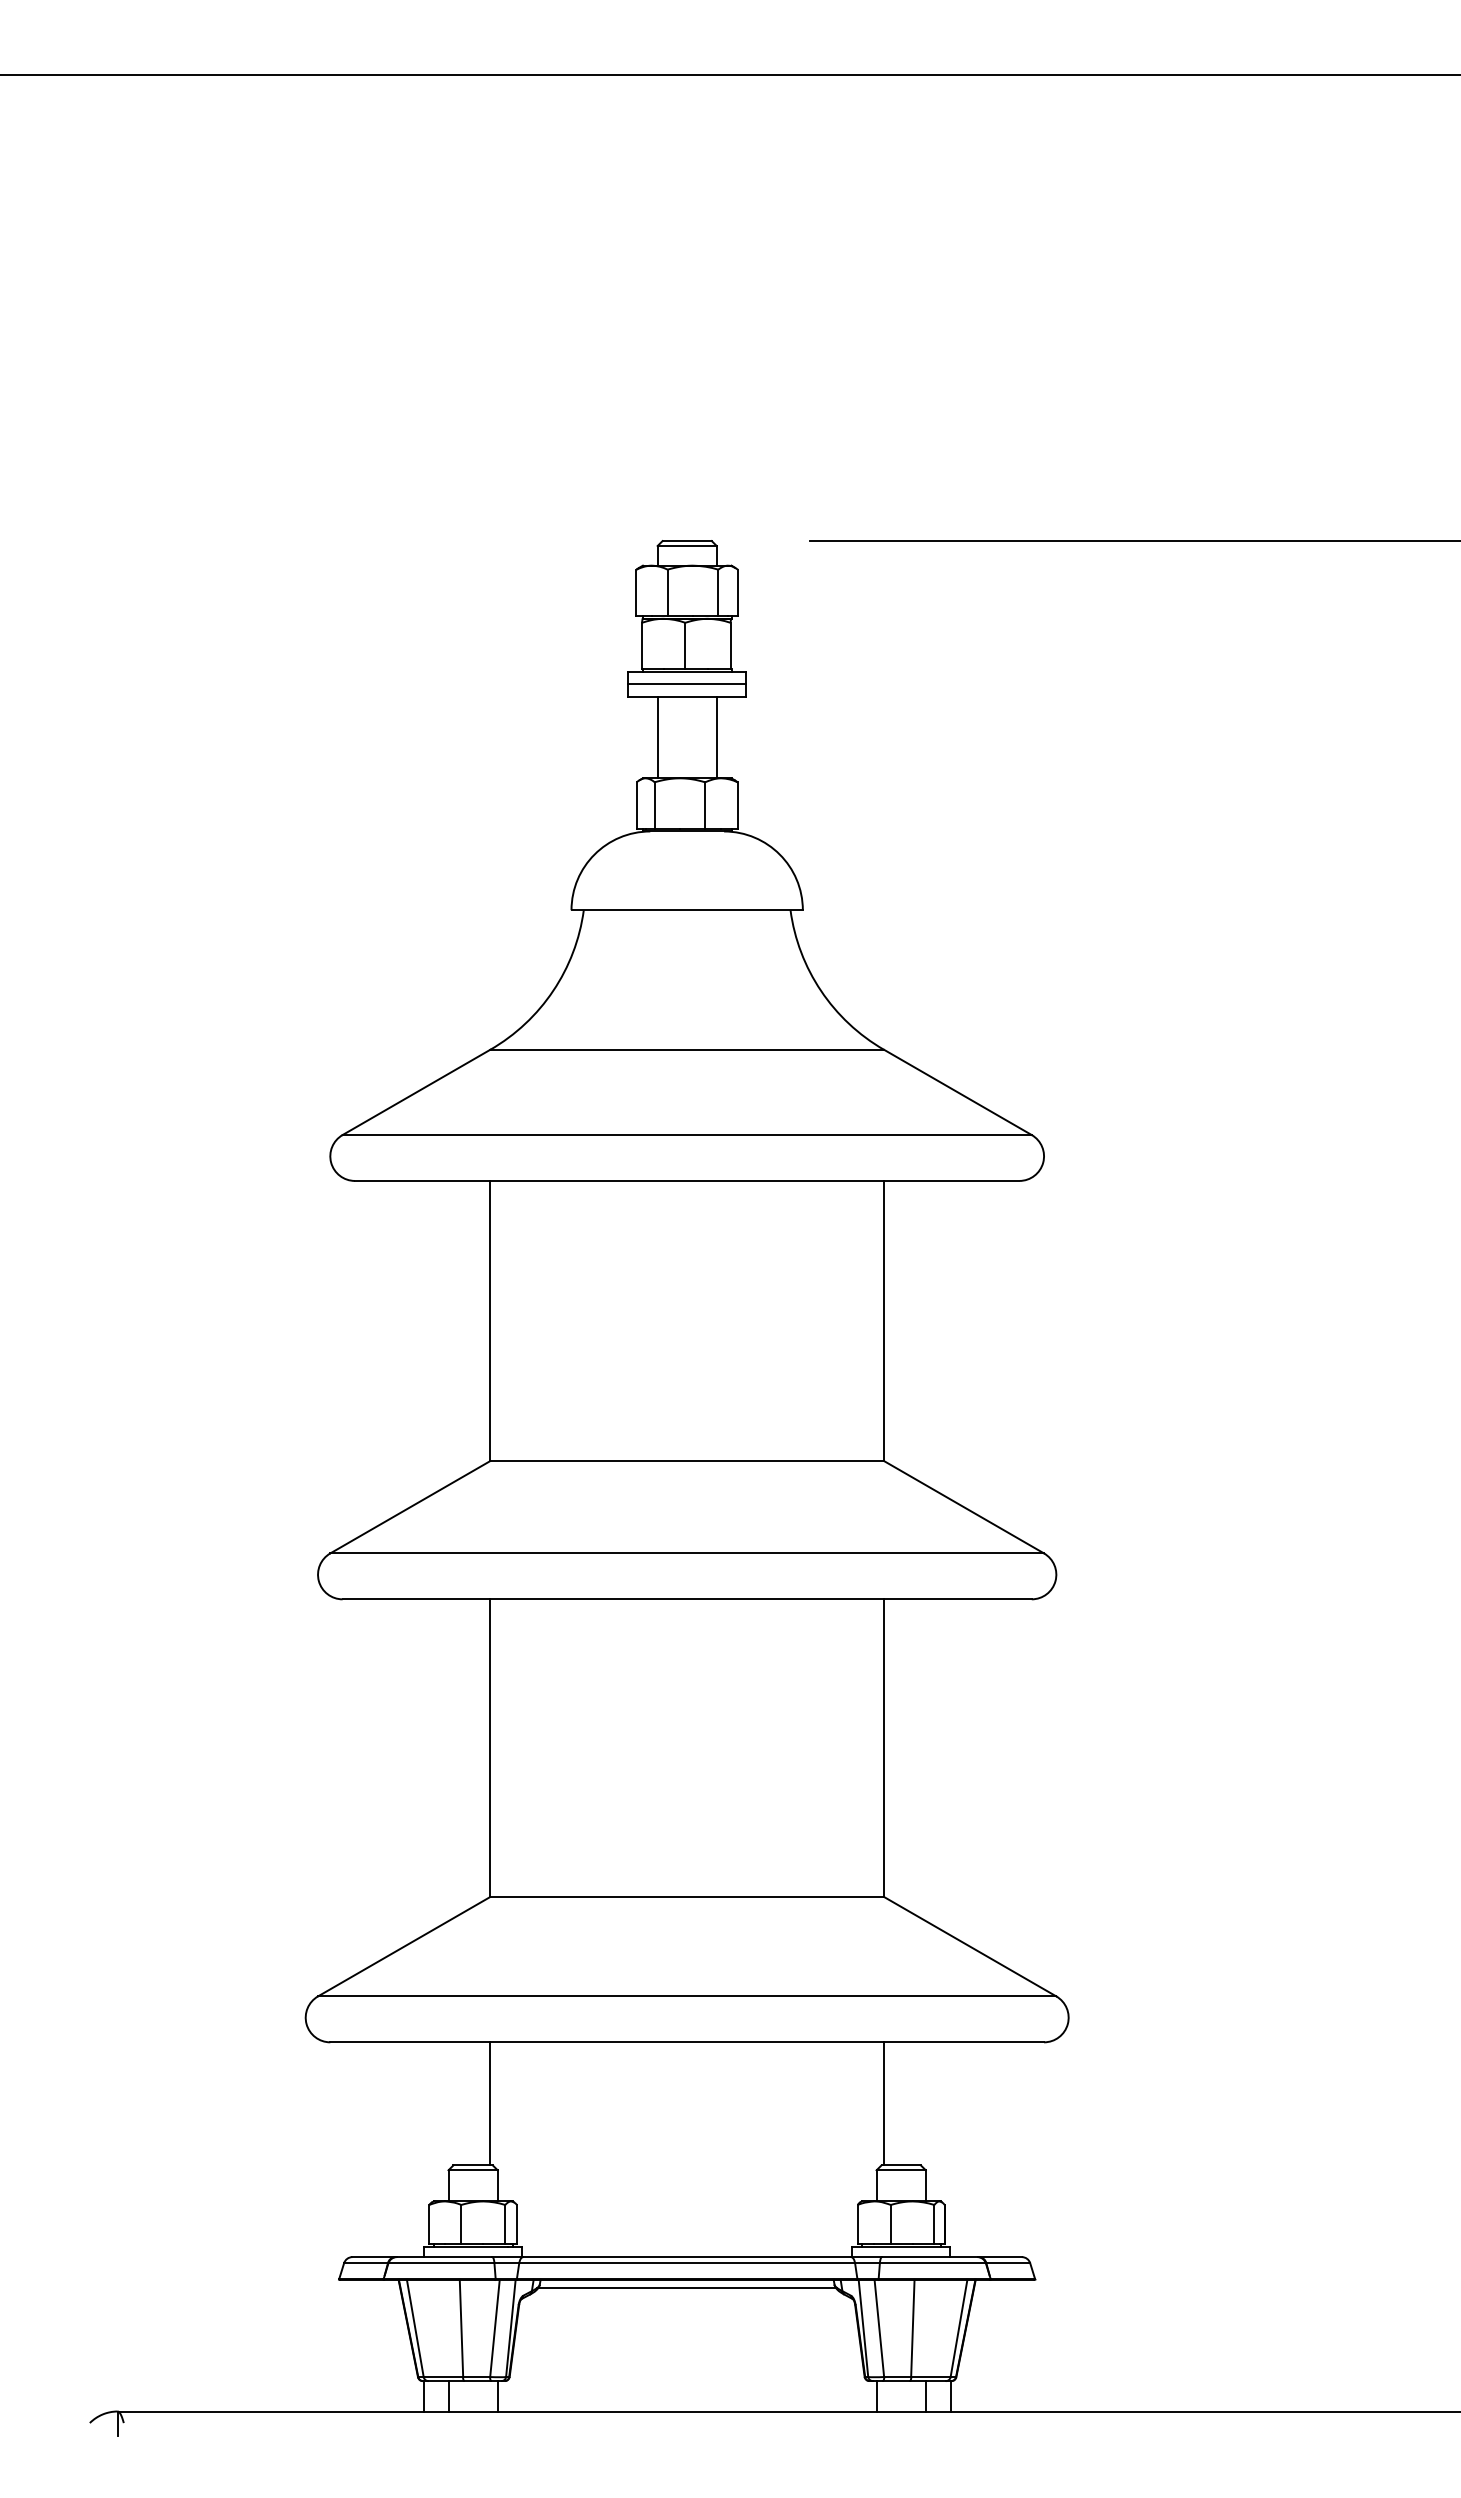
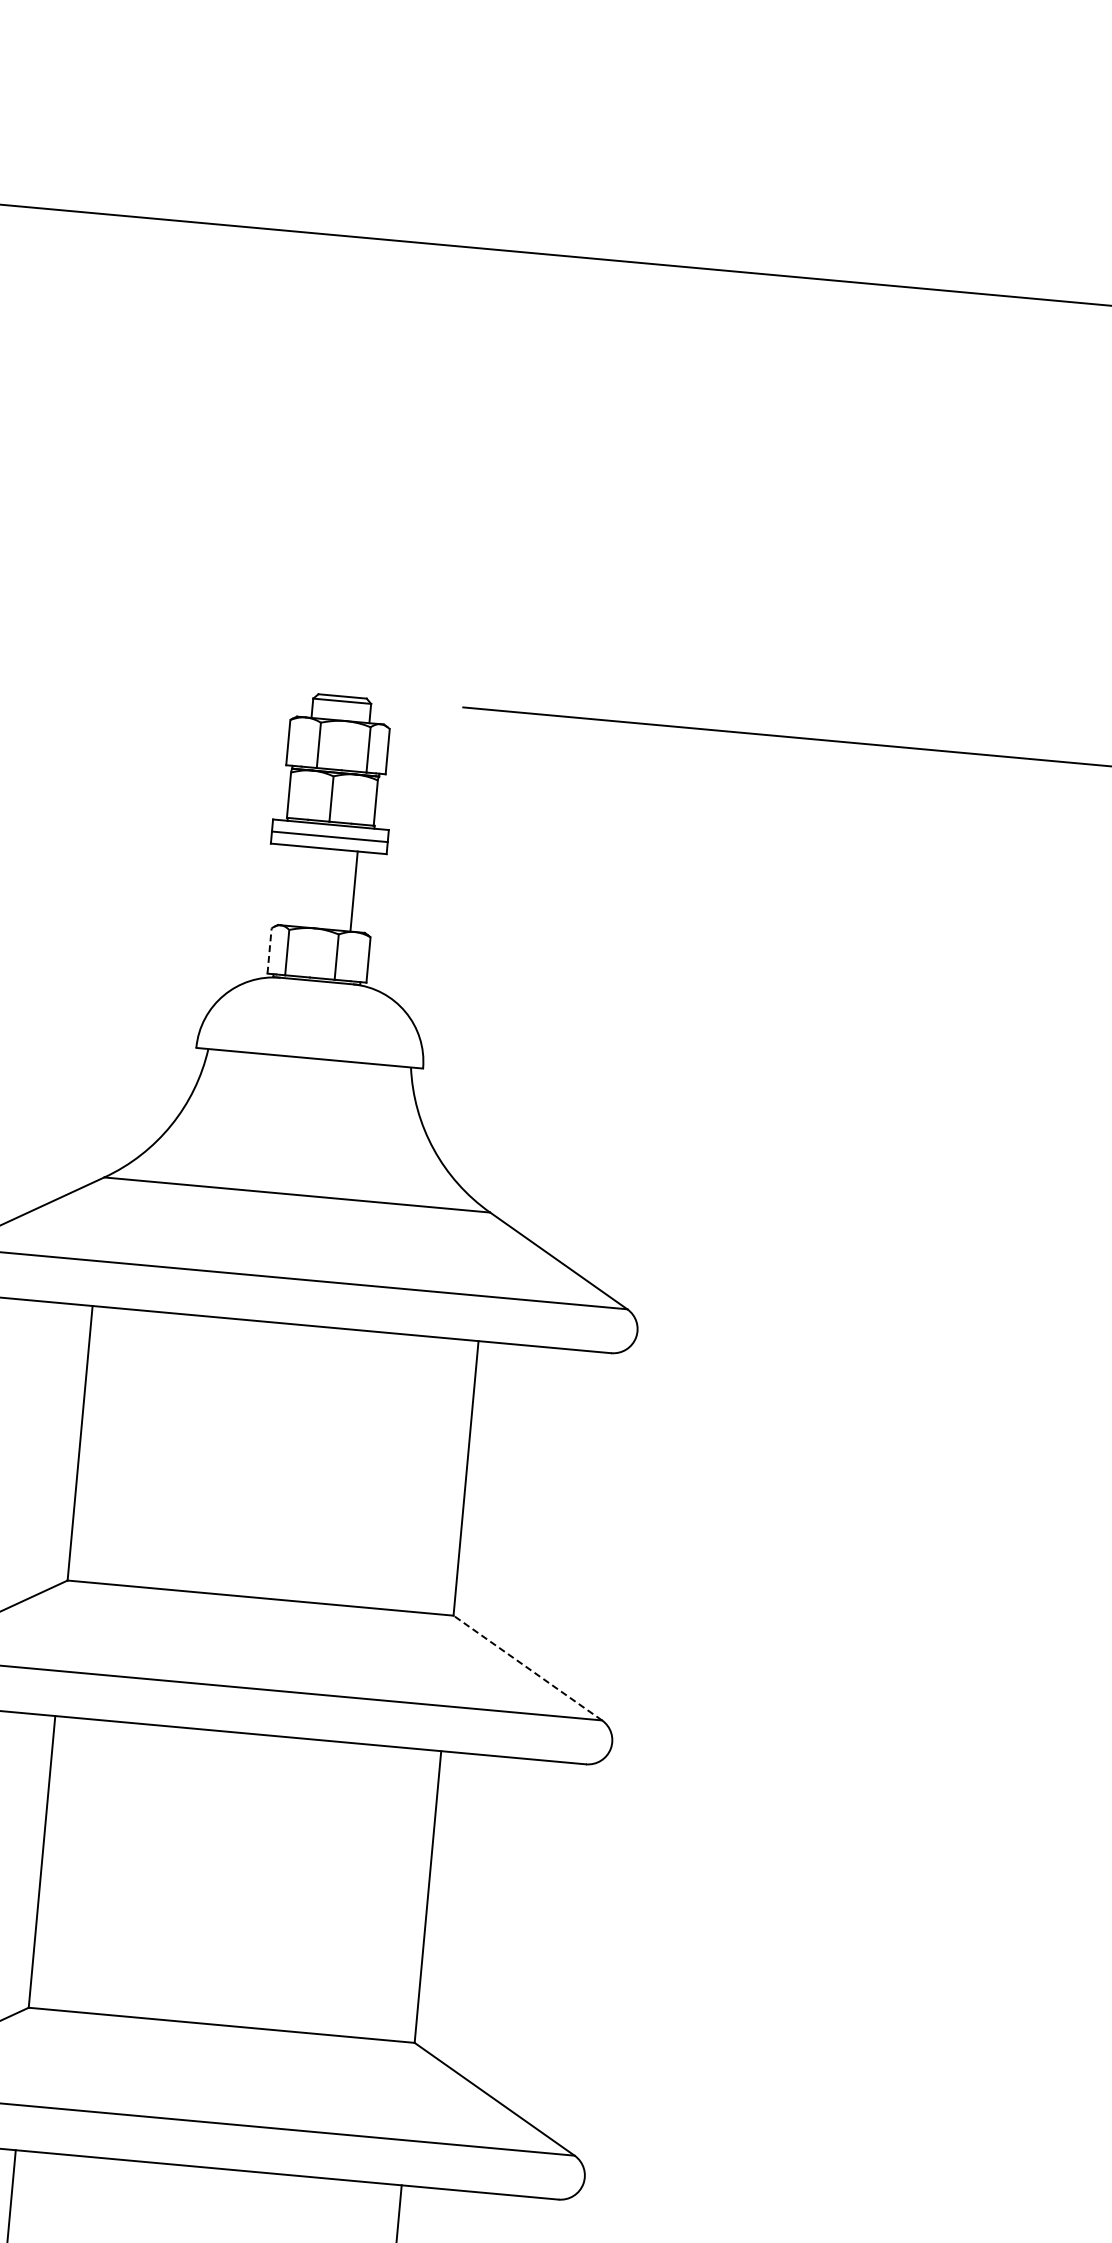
line: (657, 737) -> (296, 886), removed
line: (636, 804) -> (269, 950), solid -> dashed
line: (963, 1507) -> (527, 1668), solid -> dashed

